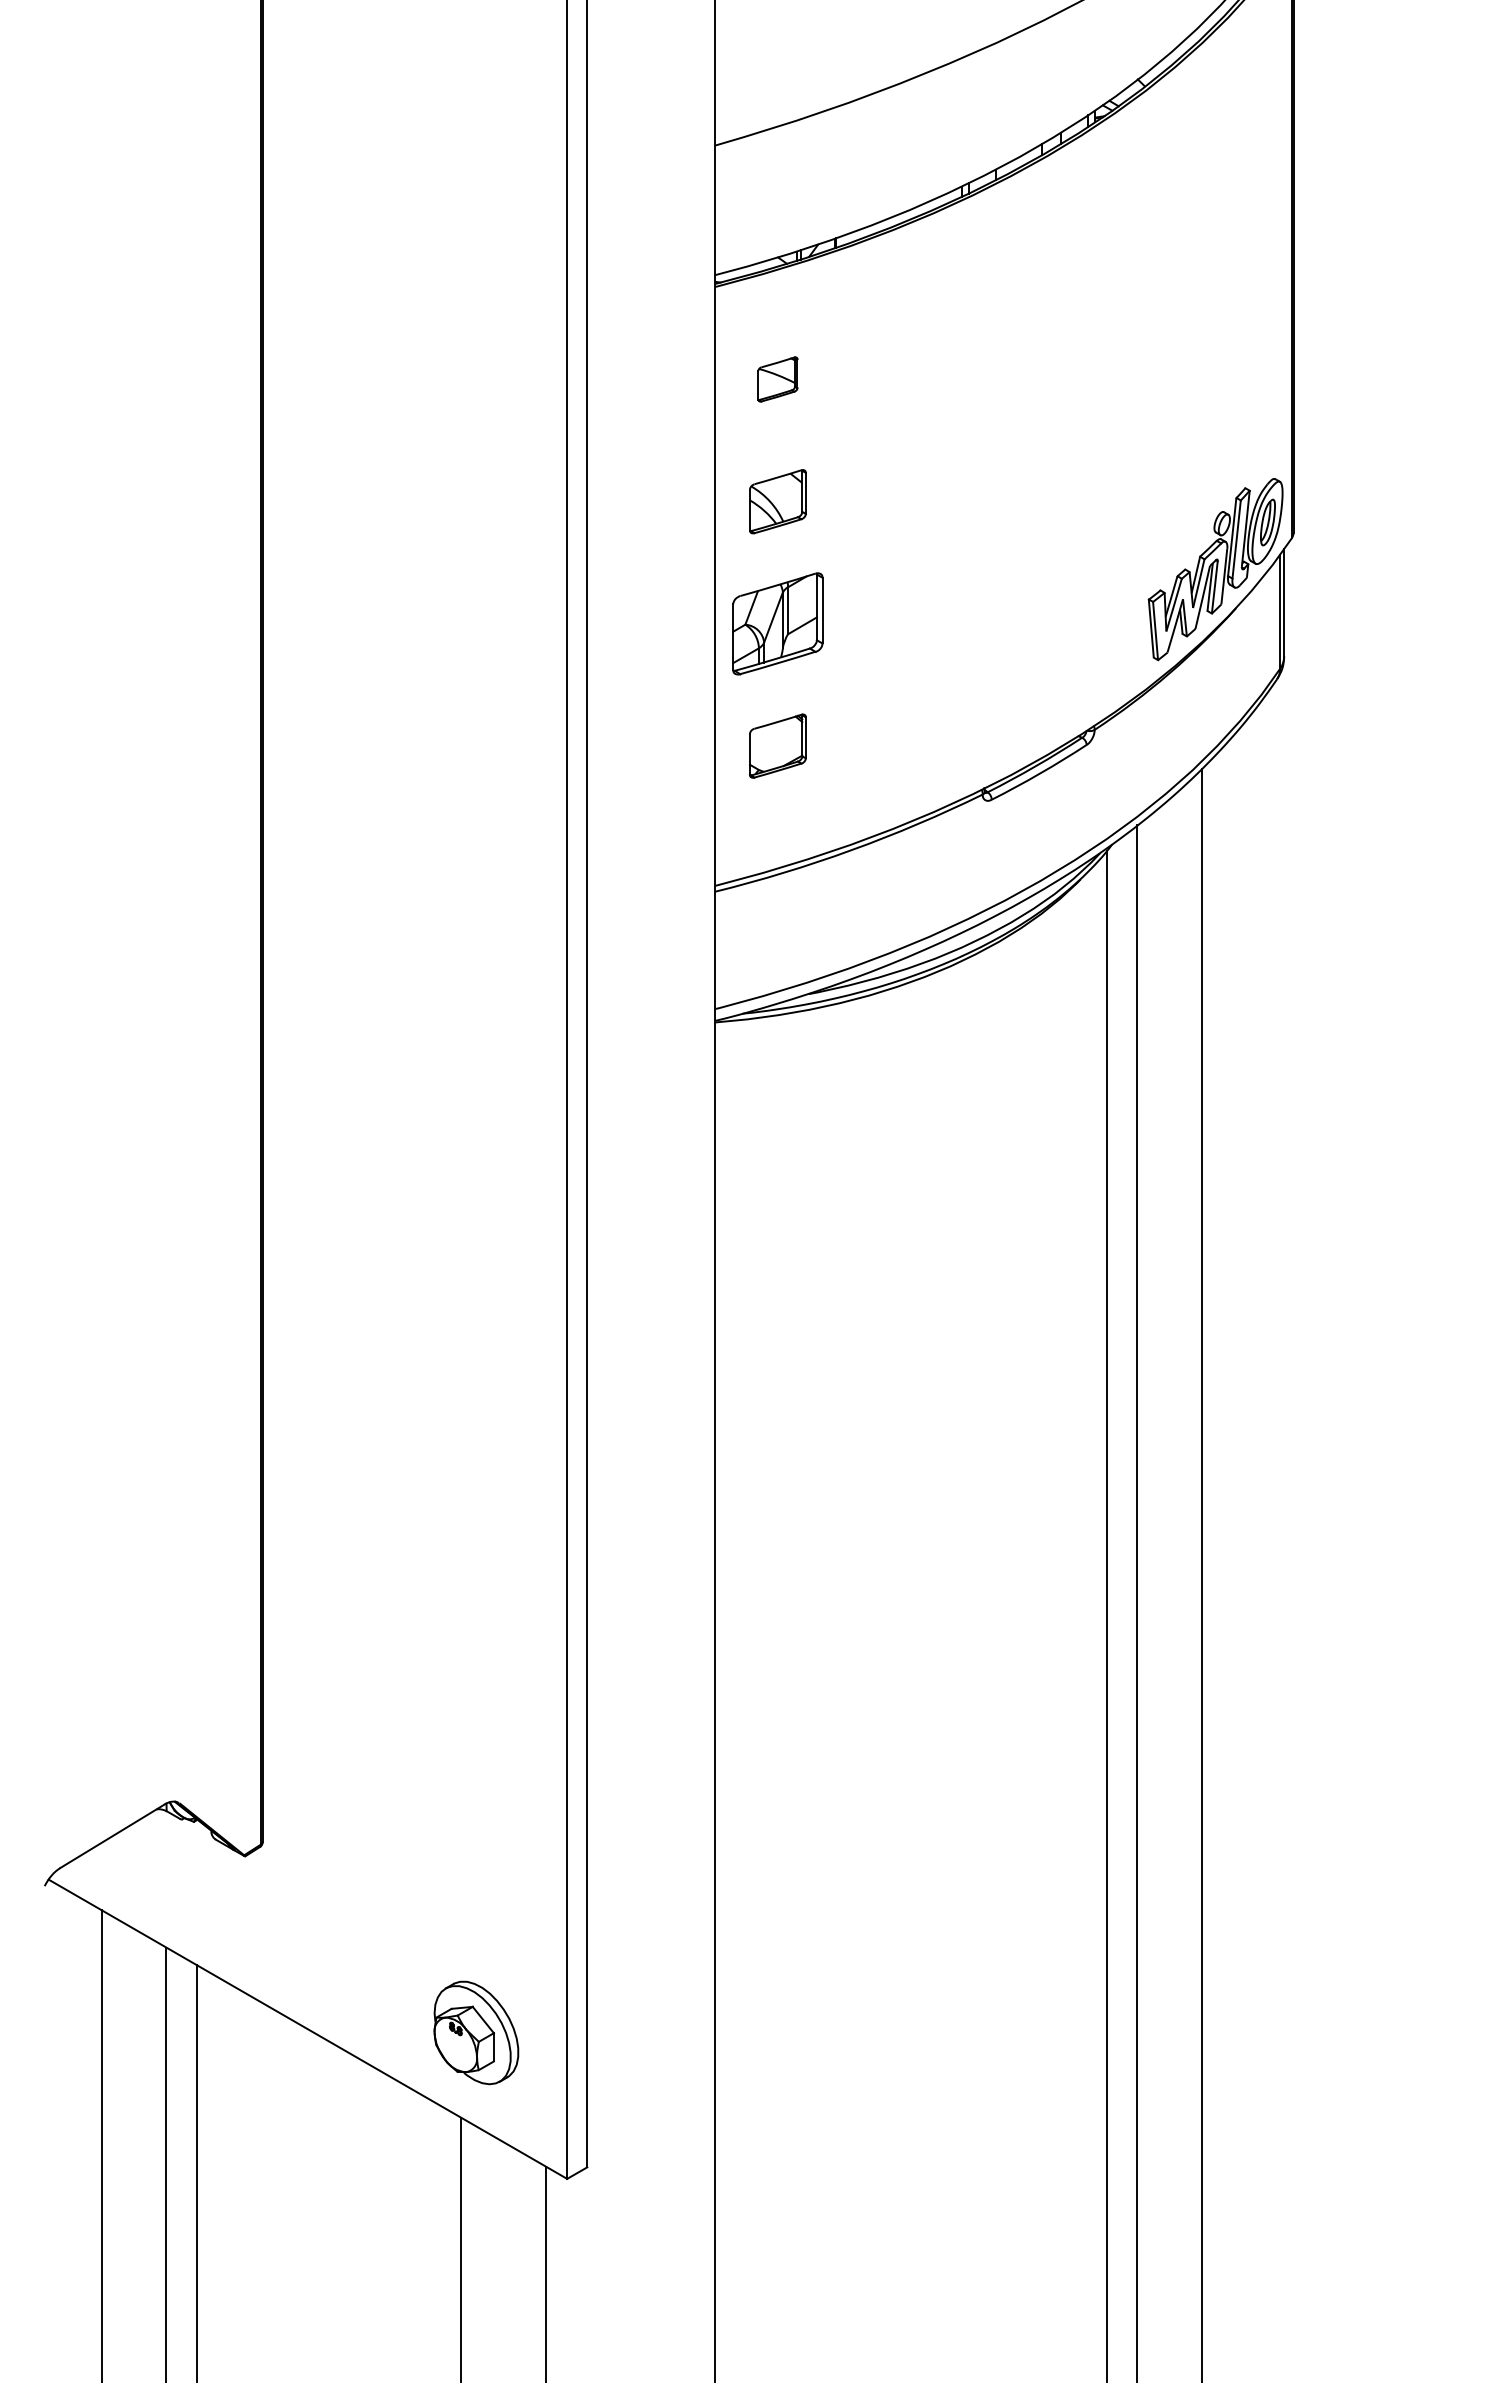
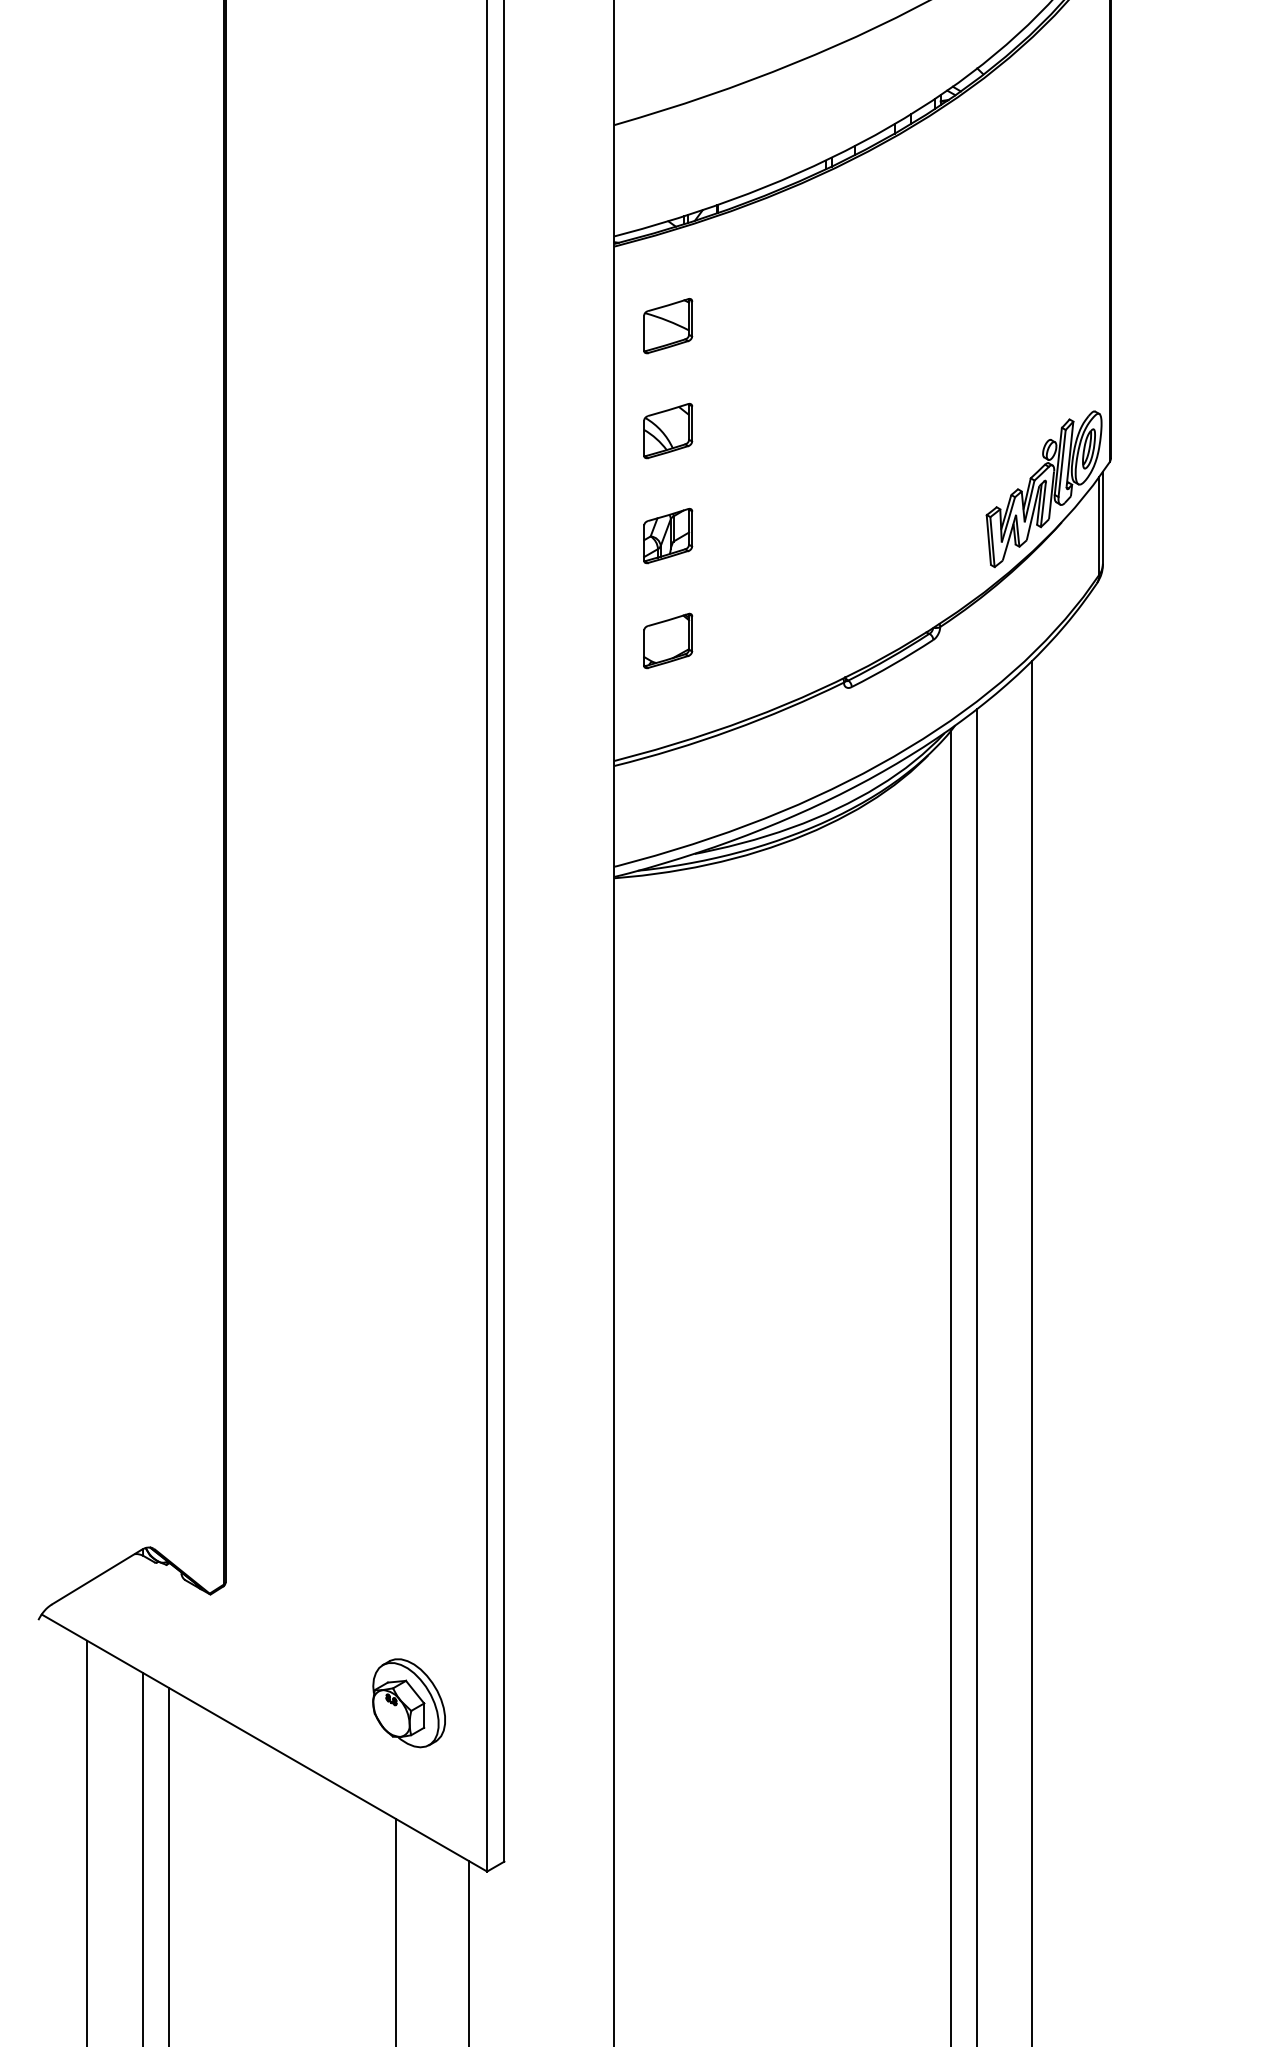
part: (777, 379) -> (667, 326), size x1.43
part: (777, 623) -> (667, 535), size x0.62
part: (476, 2032) -> (409, 1702), moved

